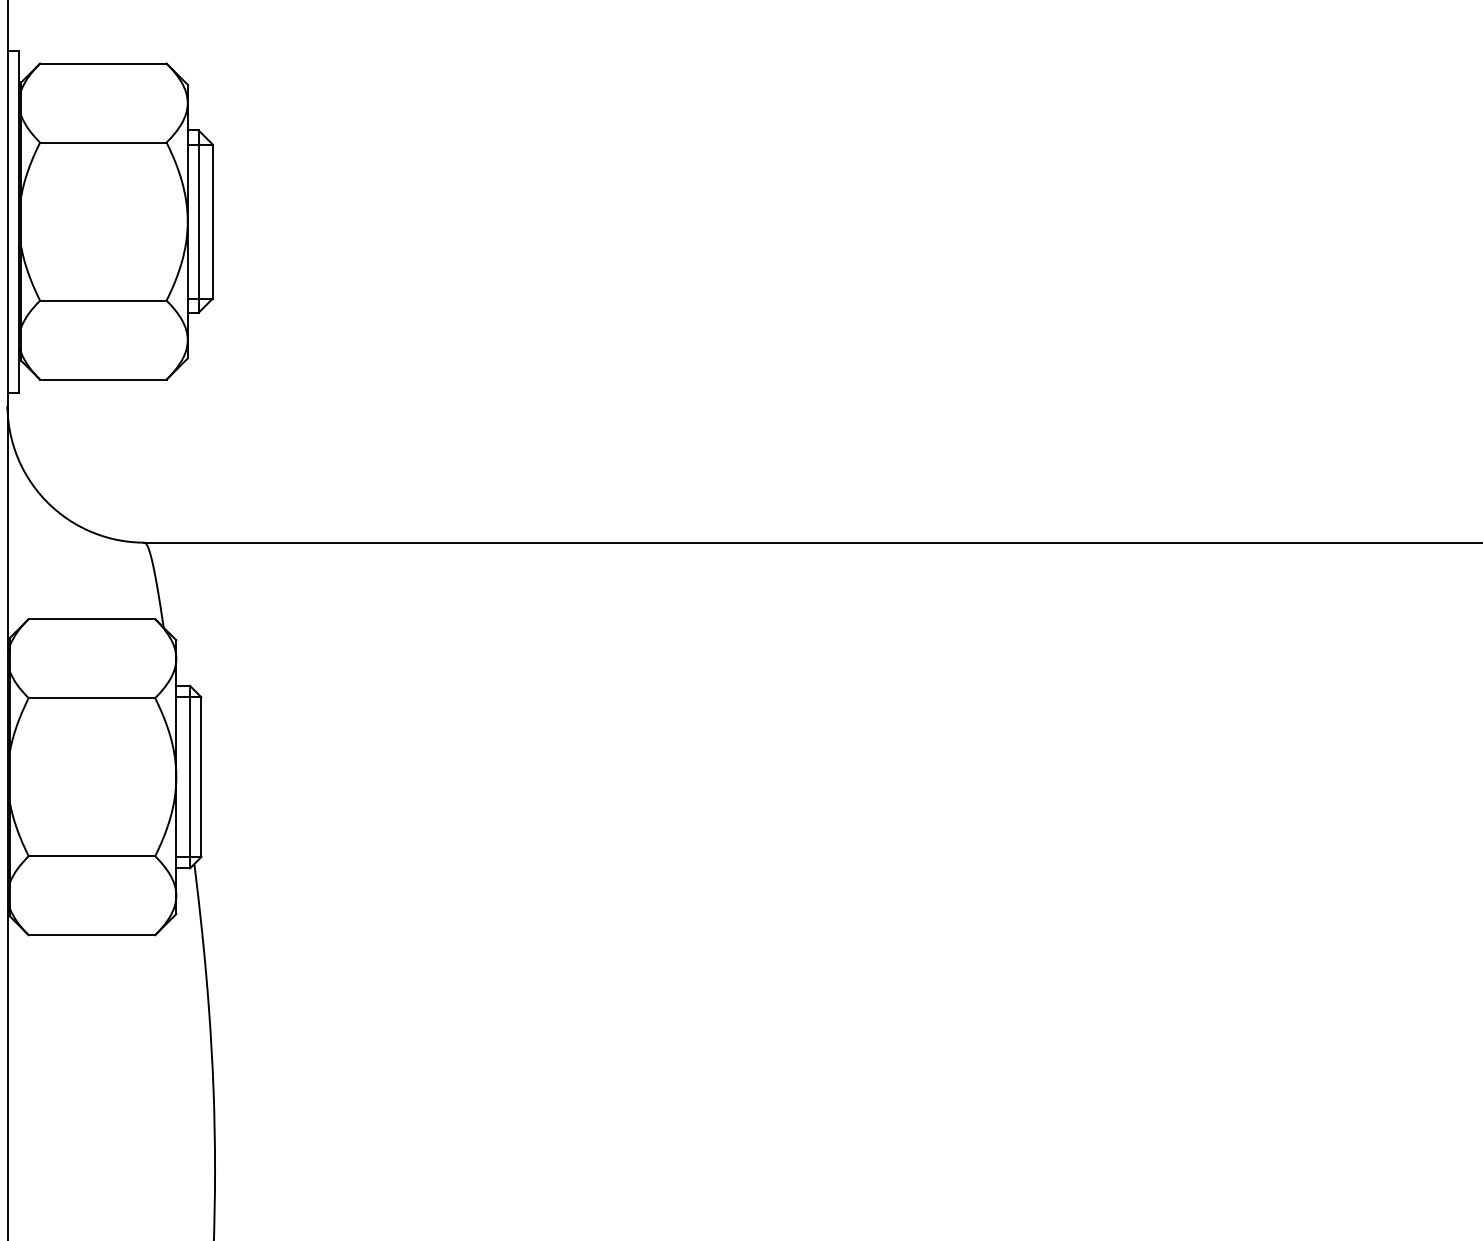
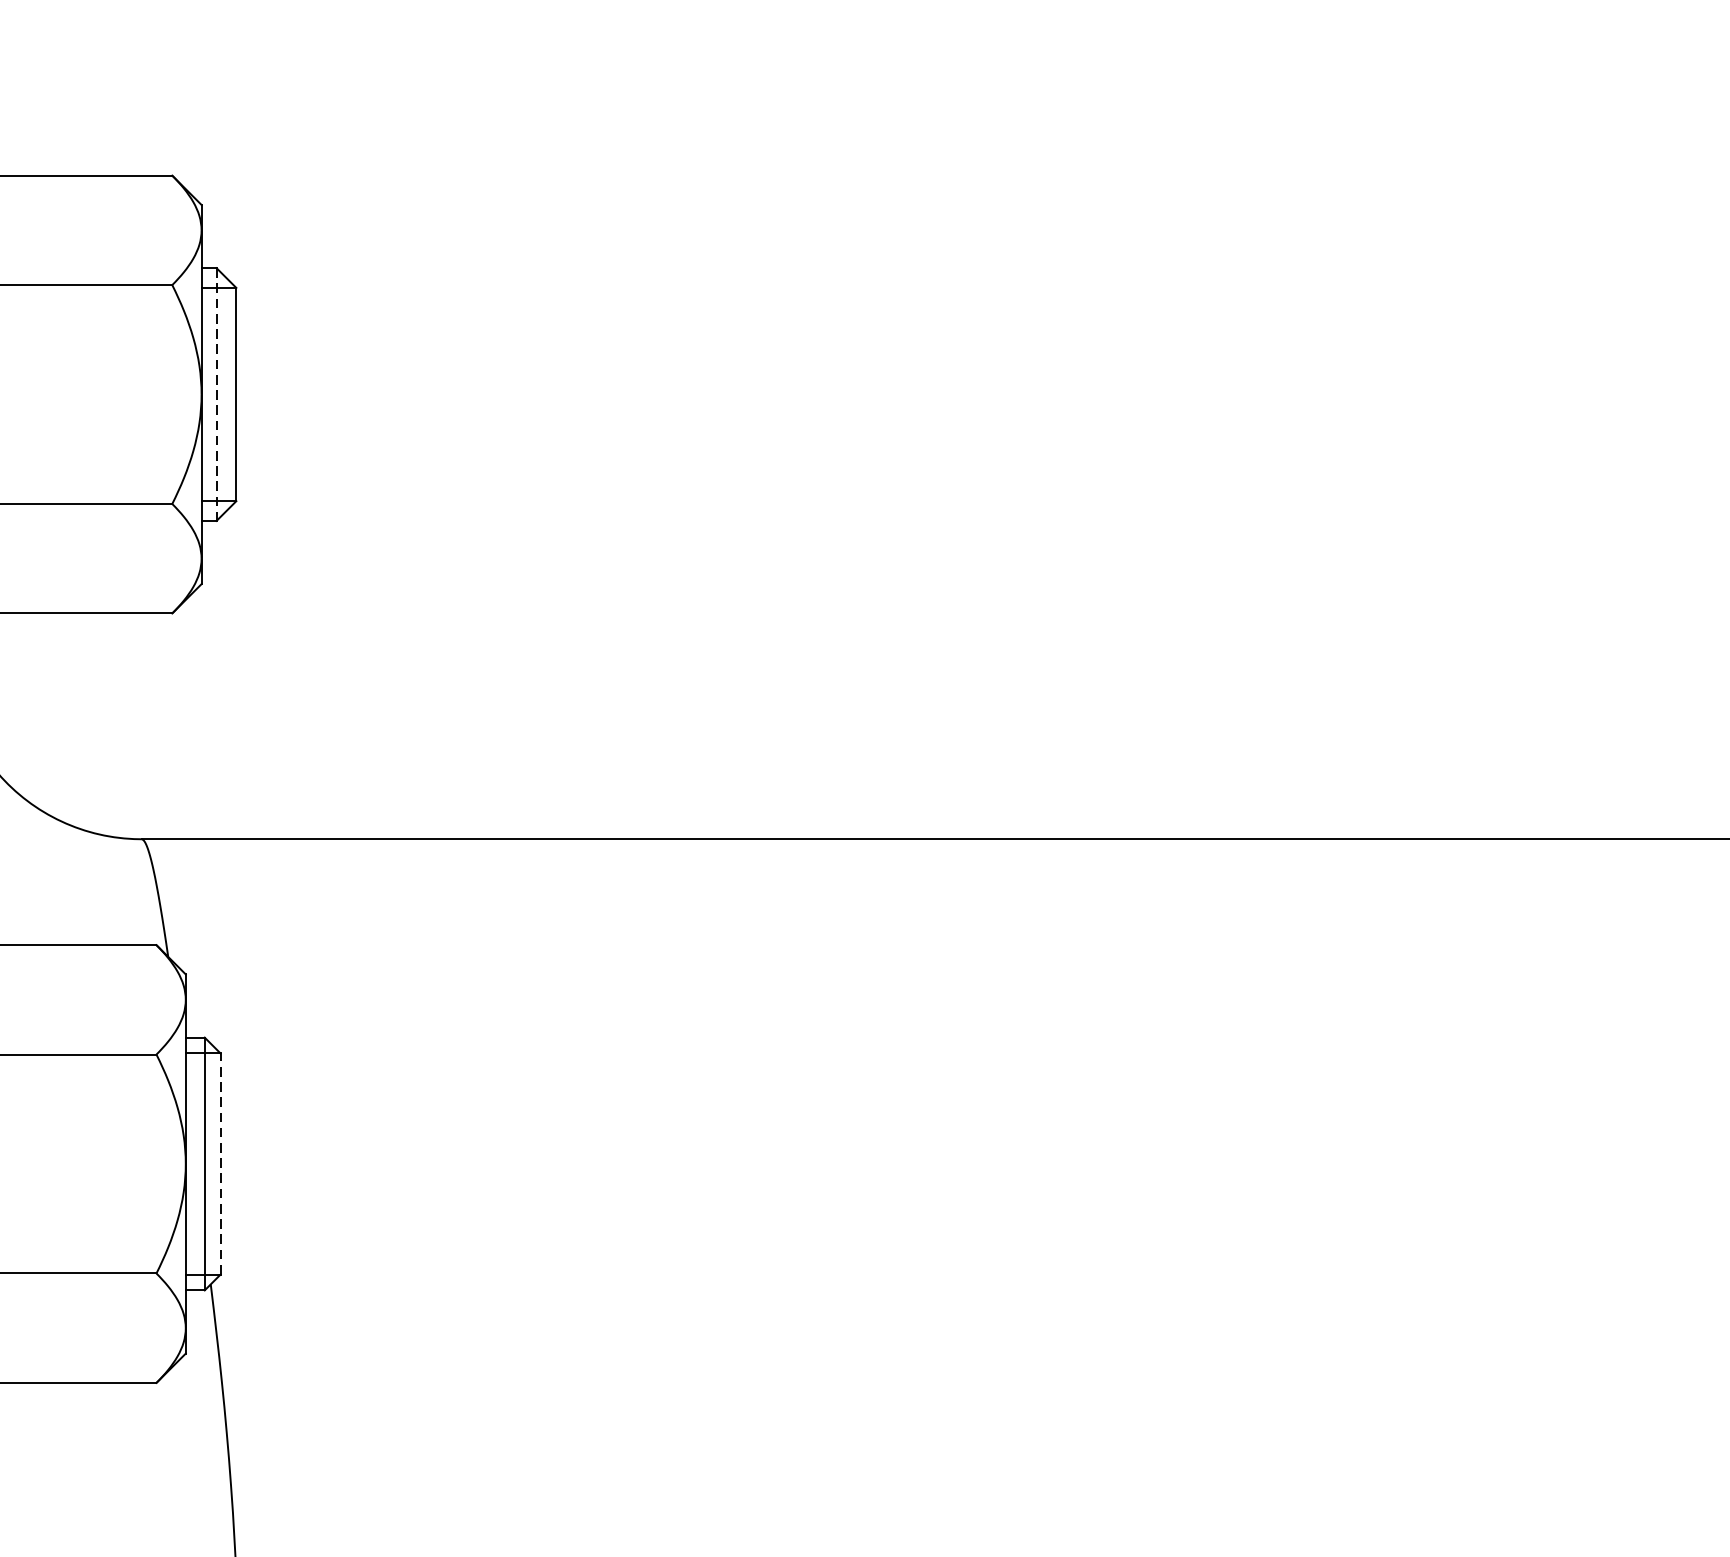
line: (198, 222) -> (216, 395), solid -> dashed
line: (201, 777) -> (220, 1164), solid -> dashed

